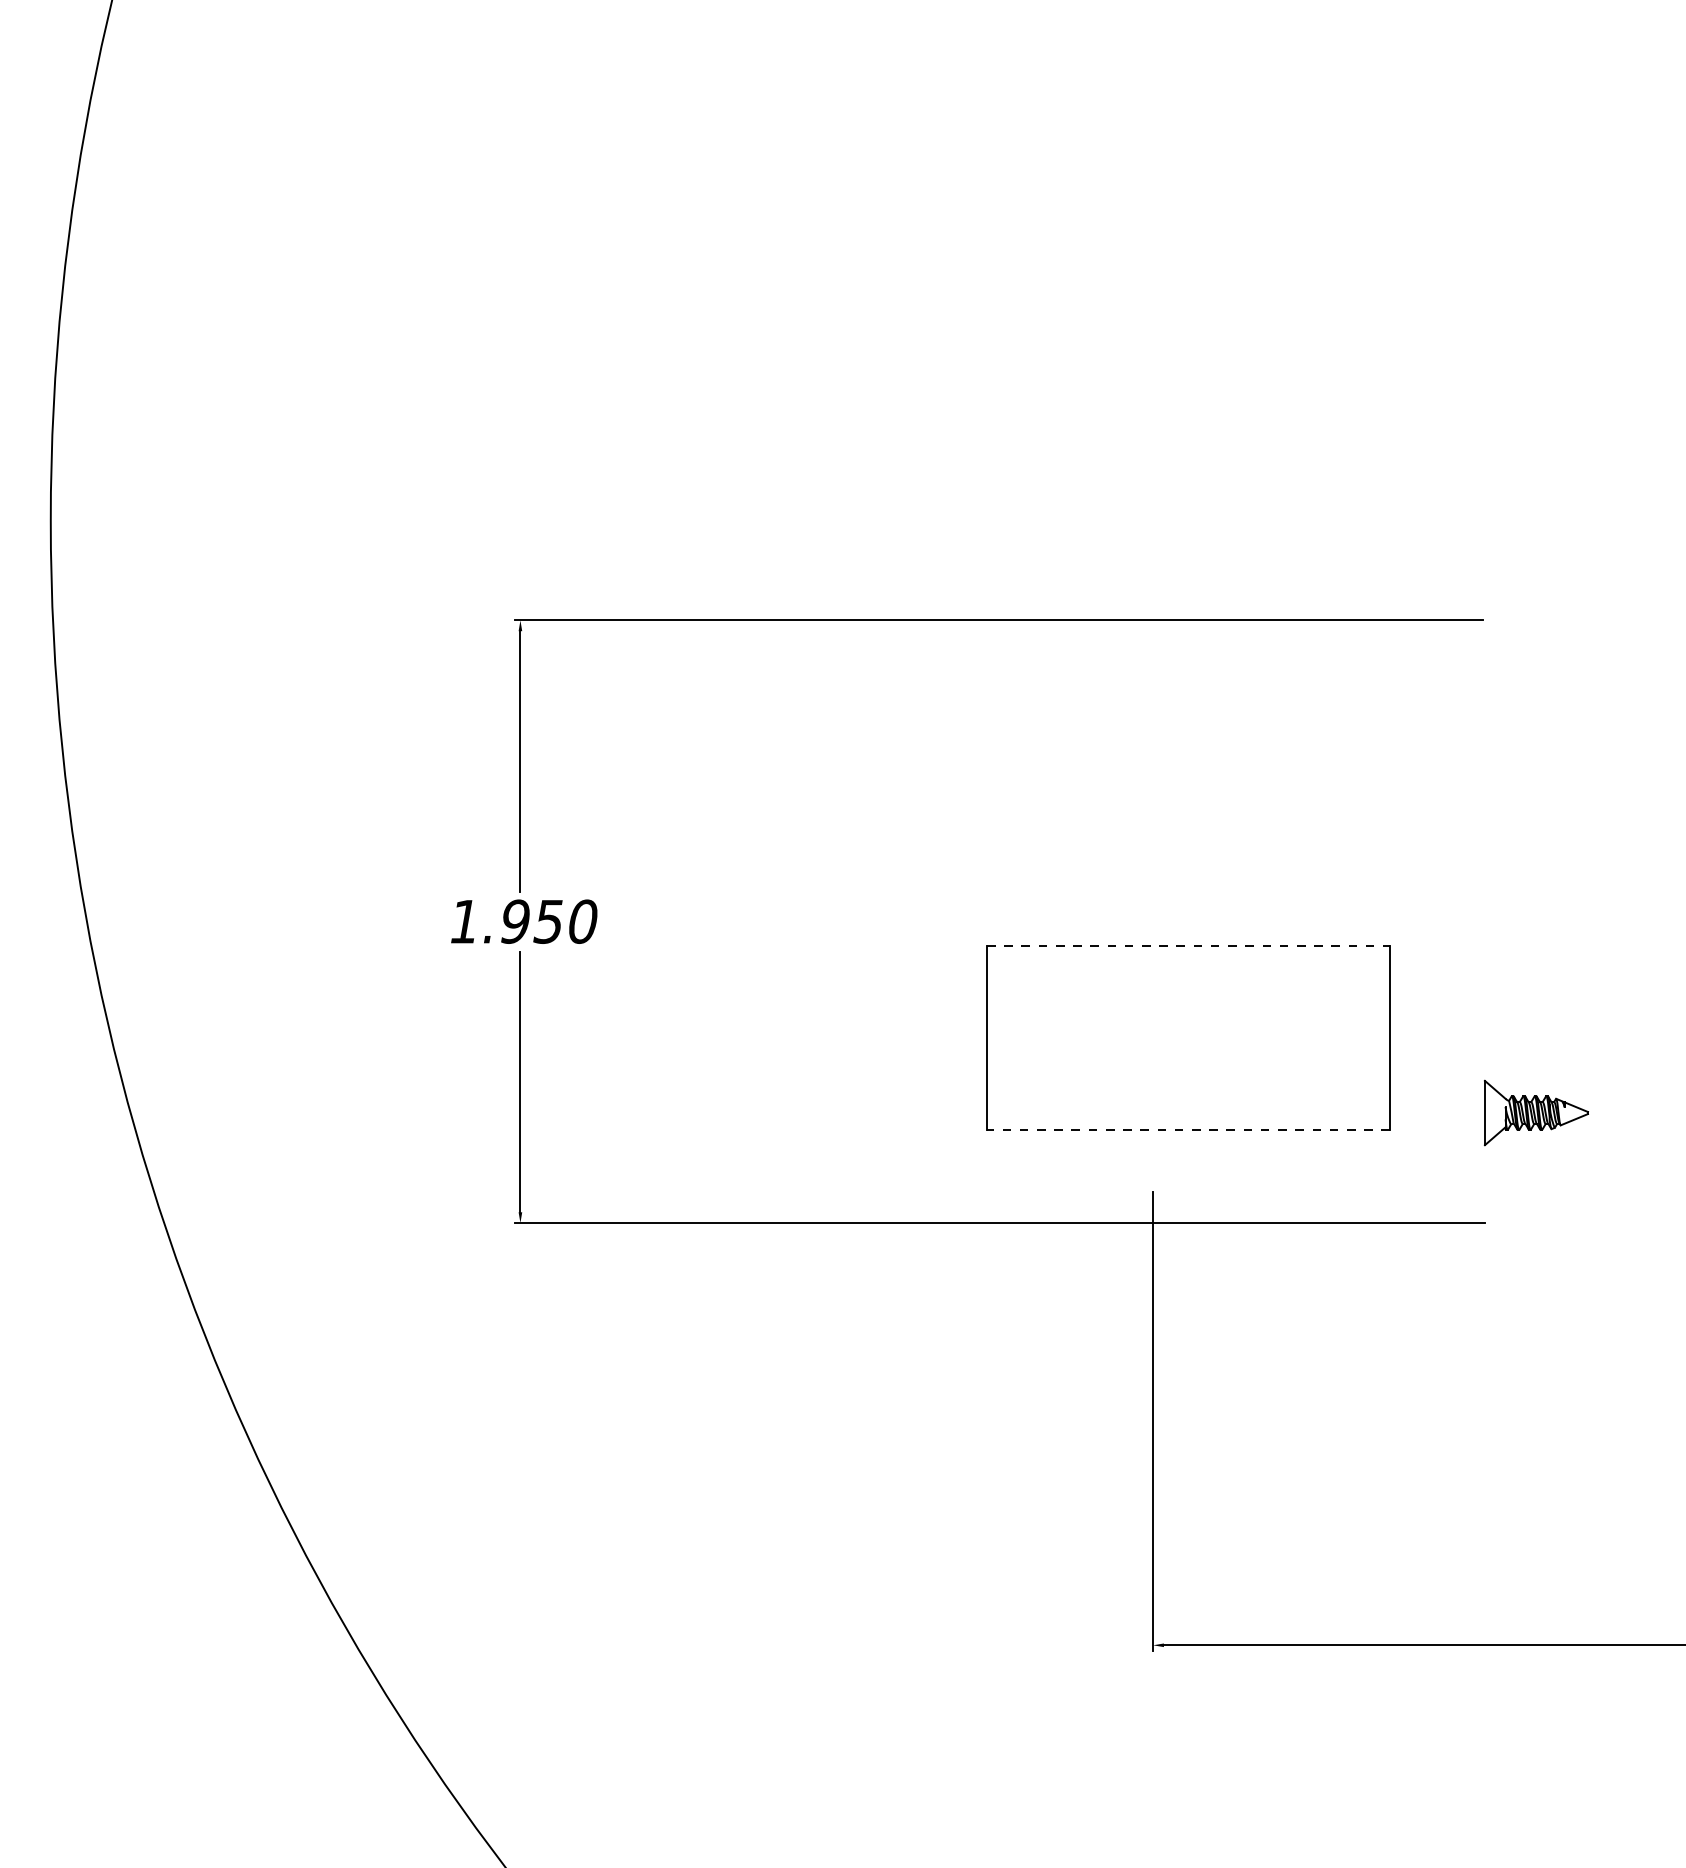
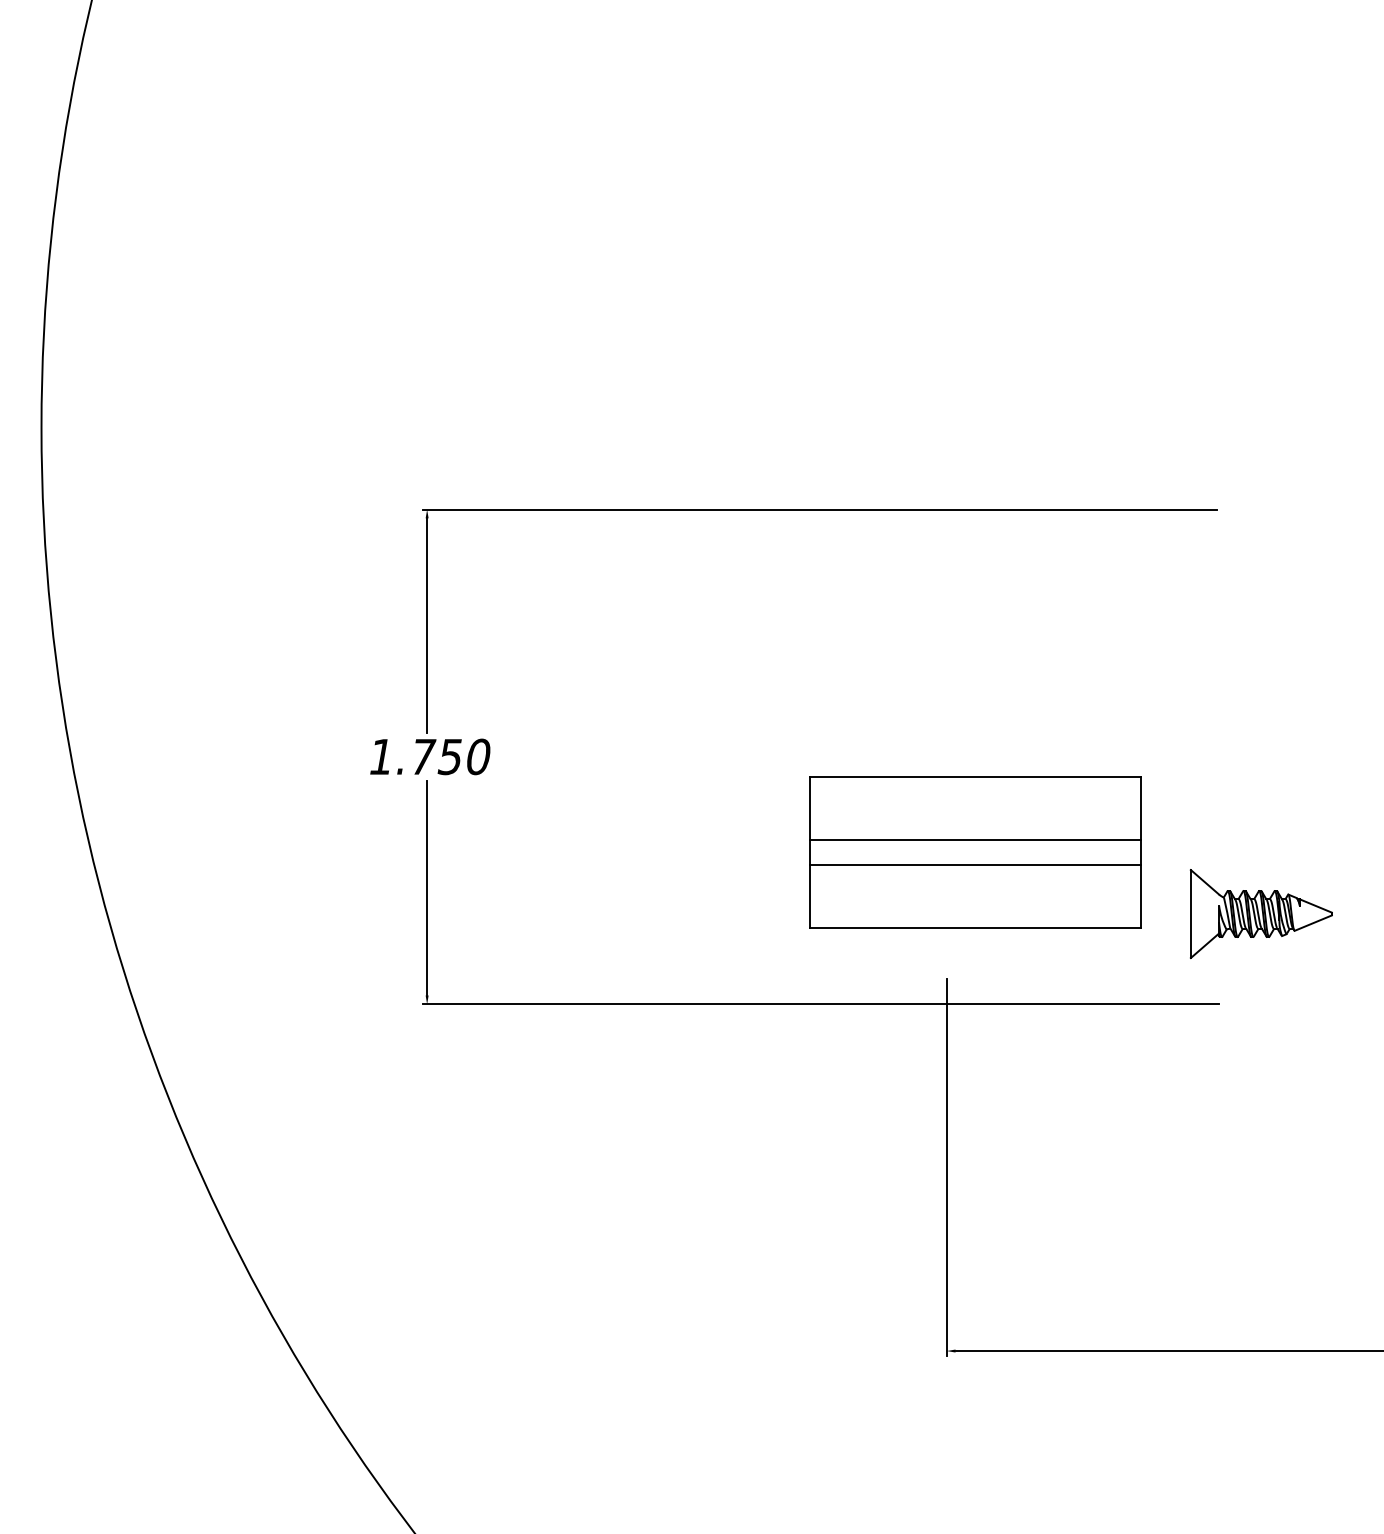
text: (516, 921) -> (423, 756), 1.950 -> 1.750
line: (1189, 945) -> (976, 776), dashed -> solid
line: (1188, 1022) -> (975, 839), added
line: (1188, 1053) -> (975, 865), added
part: (1536, 1112) -> (1261, 913), size x1.67
line: (1188, 1130) -> (975, 928), dashed -> solid

